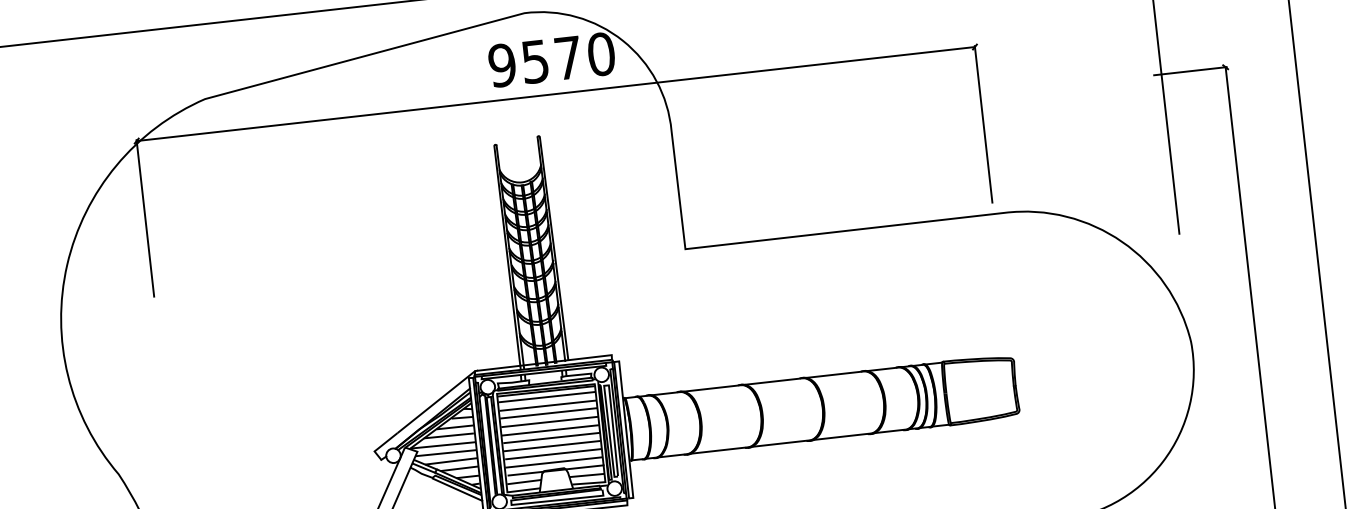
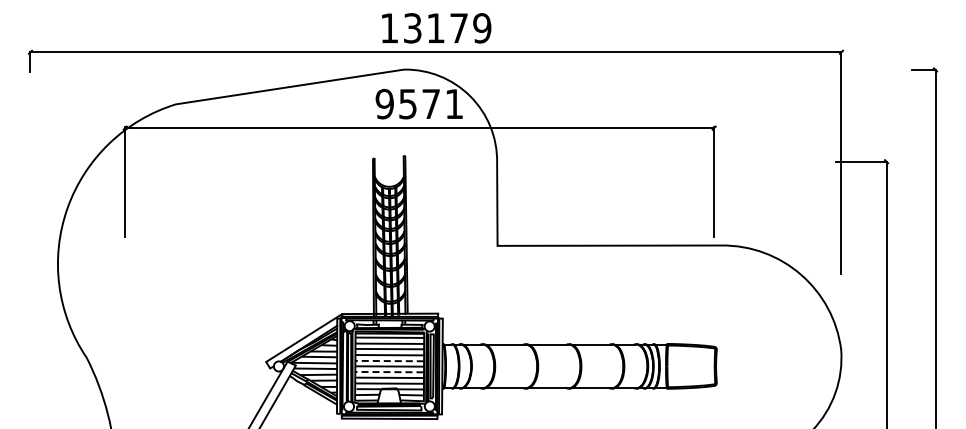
text: (601, 53) -> (454, 103), 9570 -> 9571
line: (550, 431) -> (389, 361), solid -> dashed
line: (550, 446) -> (388, 372), solid -> dashed

